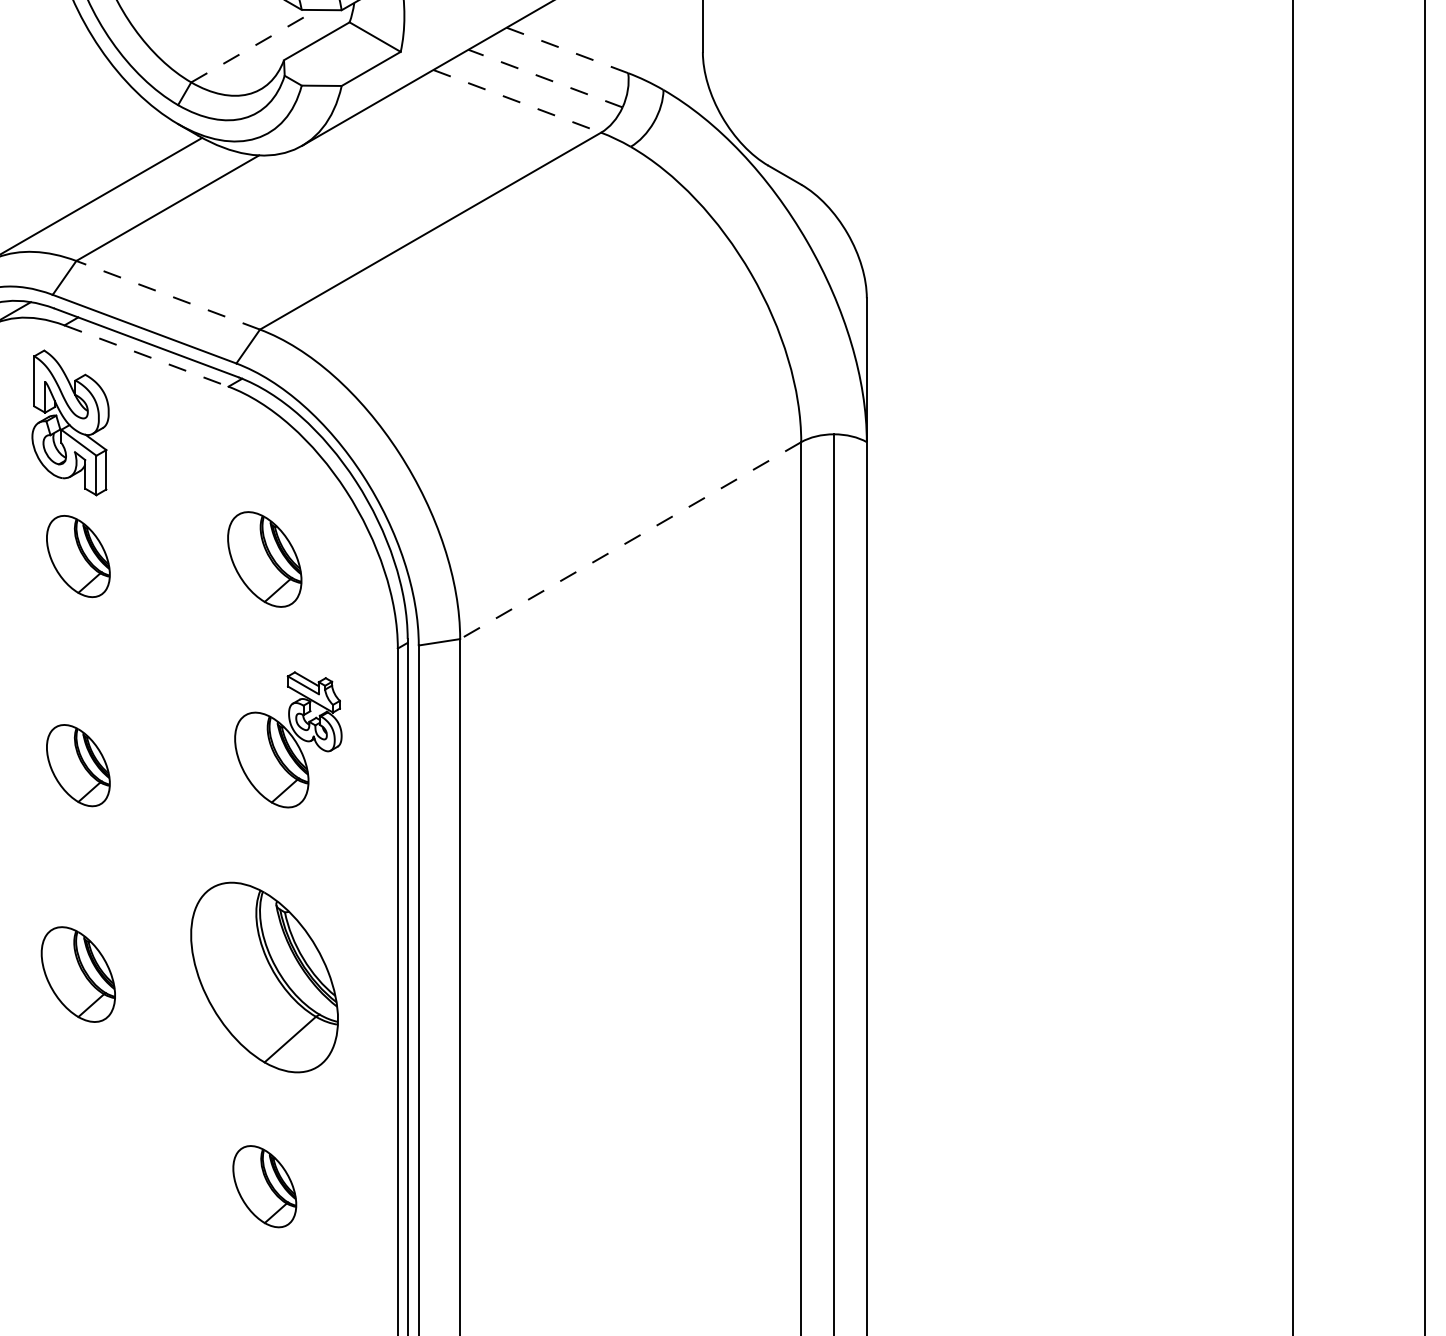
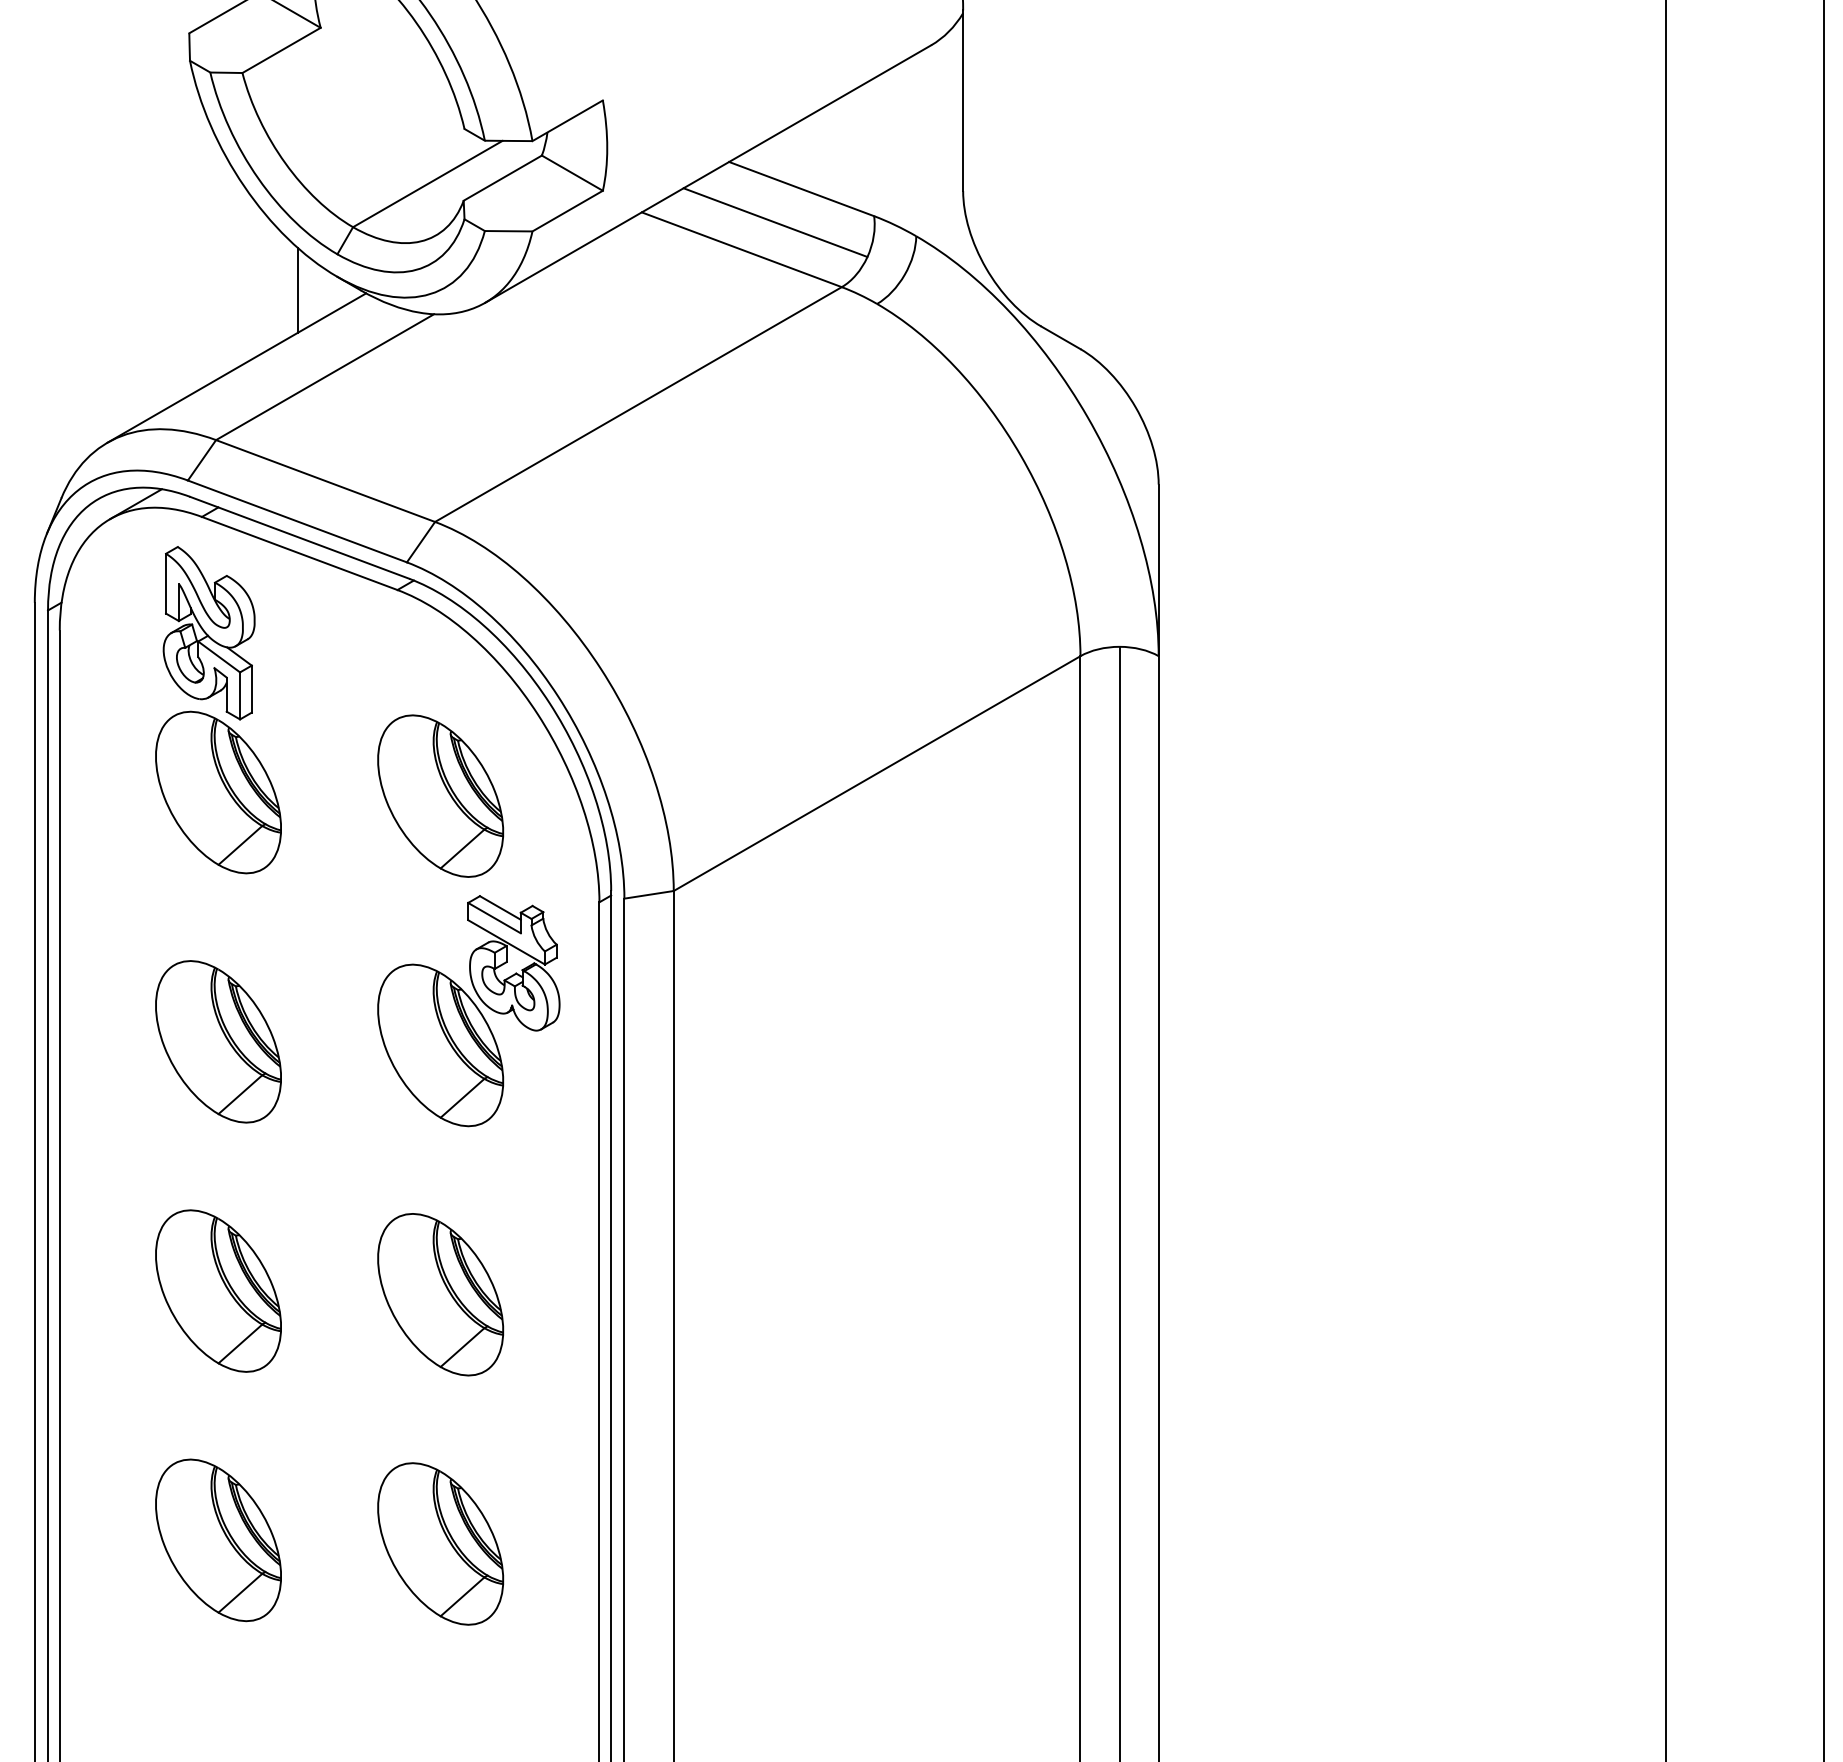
line: (254, 45) -> (428, 183), dashed -> solid
line: (567, 49) -> (801, 188), dashed -> solid
line: (545, 78) -> (775, 222), dashed -> solid
line: (516, 101) -> (741, 249), dashed -> solid
line: (145, 135) -> (298, 290), added
line: (168, 295) -> (325, 481), dashed -> solid
line: (147, 356) -> (300, 553), dashed -> solid
line: (631, 540) -> (877, 773), dashed -> solid
part: (78, 556) -> (218, 792), size x1.67
part: (264, 558) -> (440, 795), size x1.43
part: (288, 740) -> (468, 1011), size x1.43
part: (78, 765) -> (218, 1041), size x1.67
part: (78, 974) -> (218, 1290), size x1.43
part: (264, 977) -> (440, 1294), size x0.71
part: (78, 1183) -> (218, 1540), added
part: (264, 1186) -> (440, 1543), size x1.67

